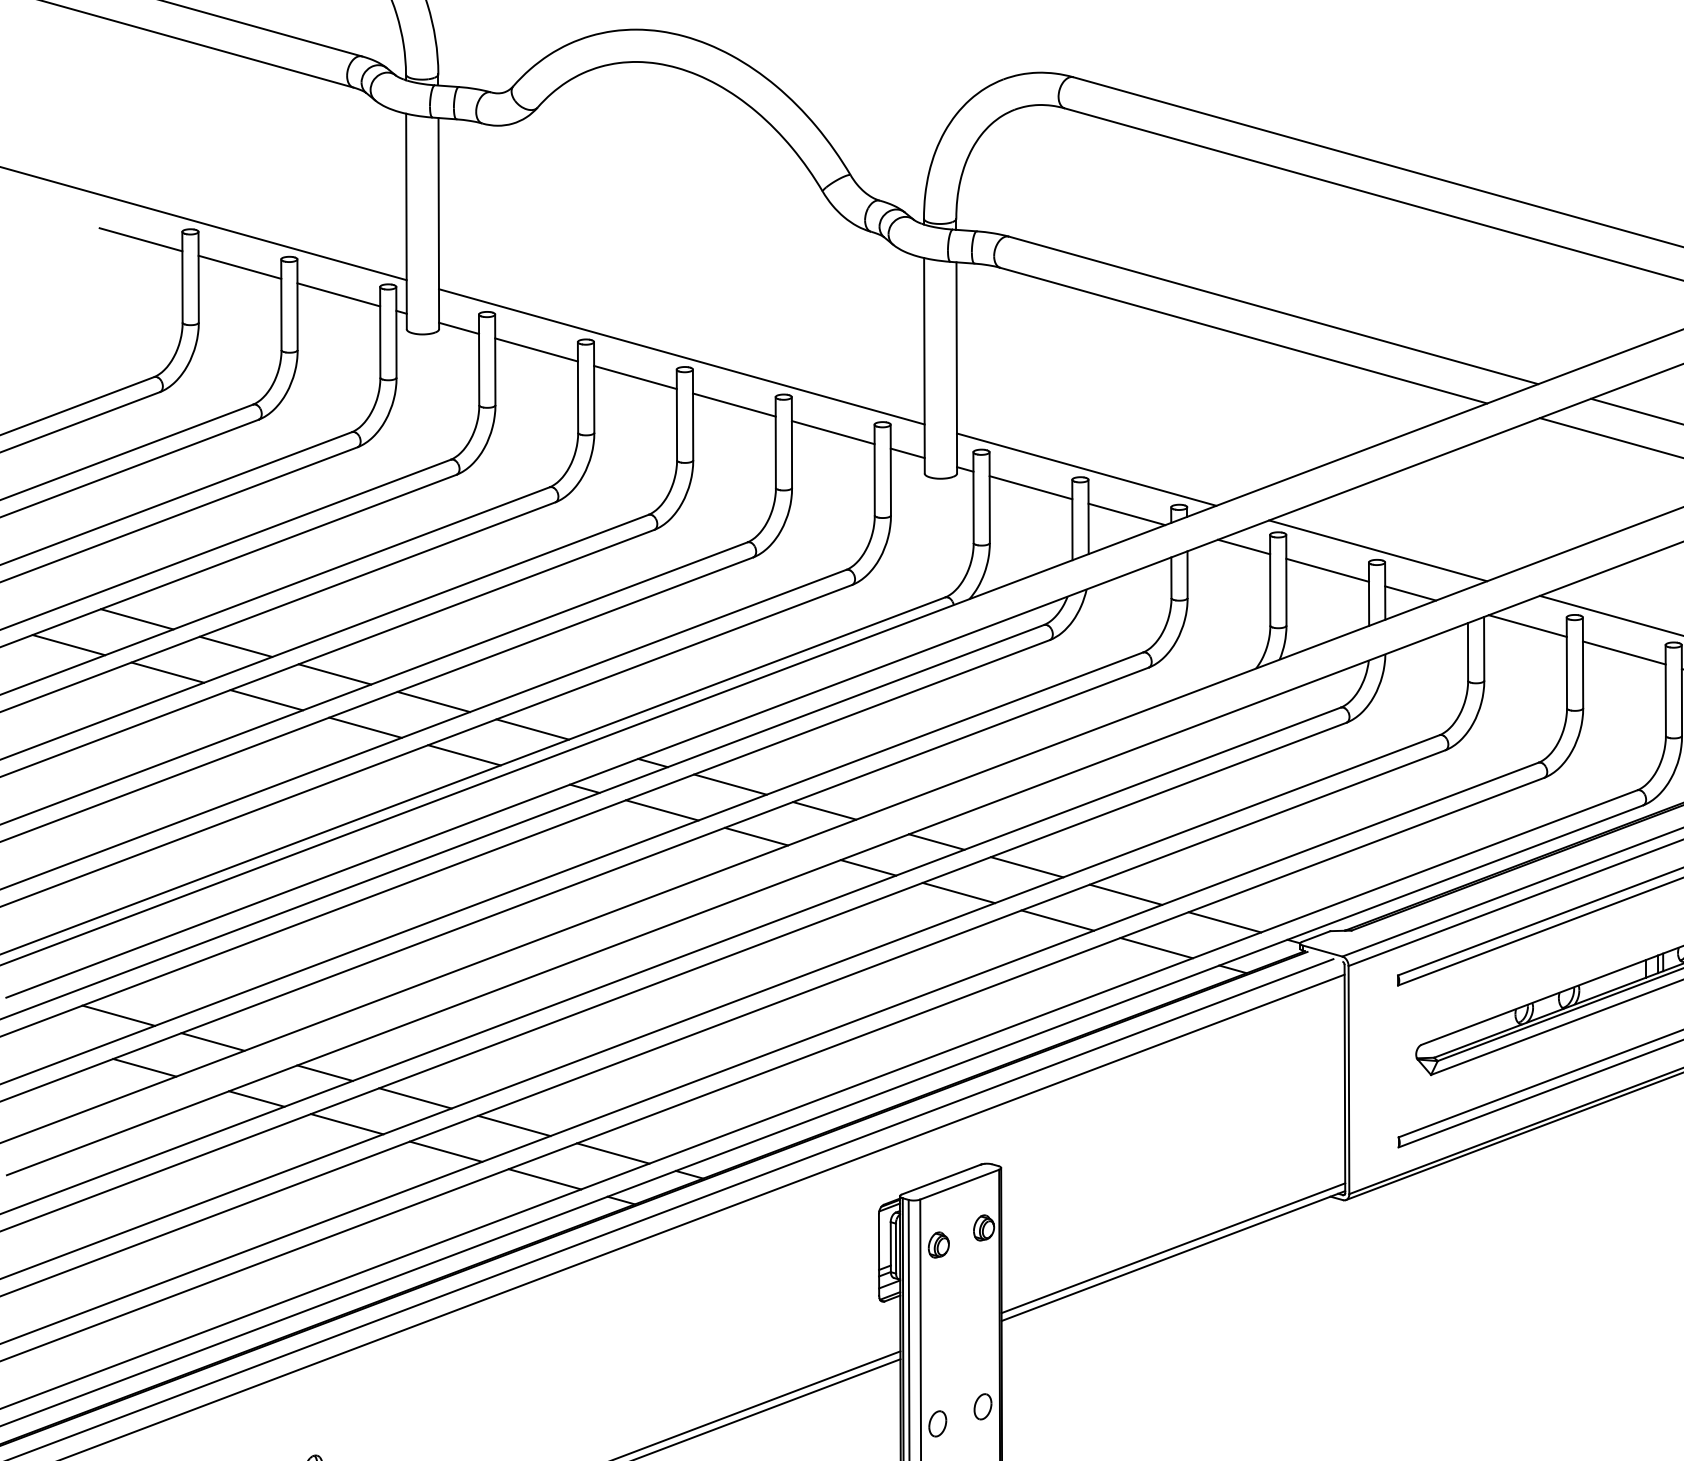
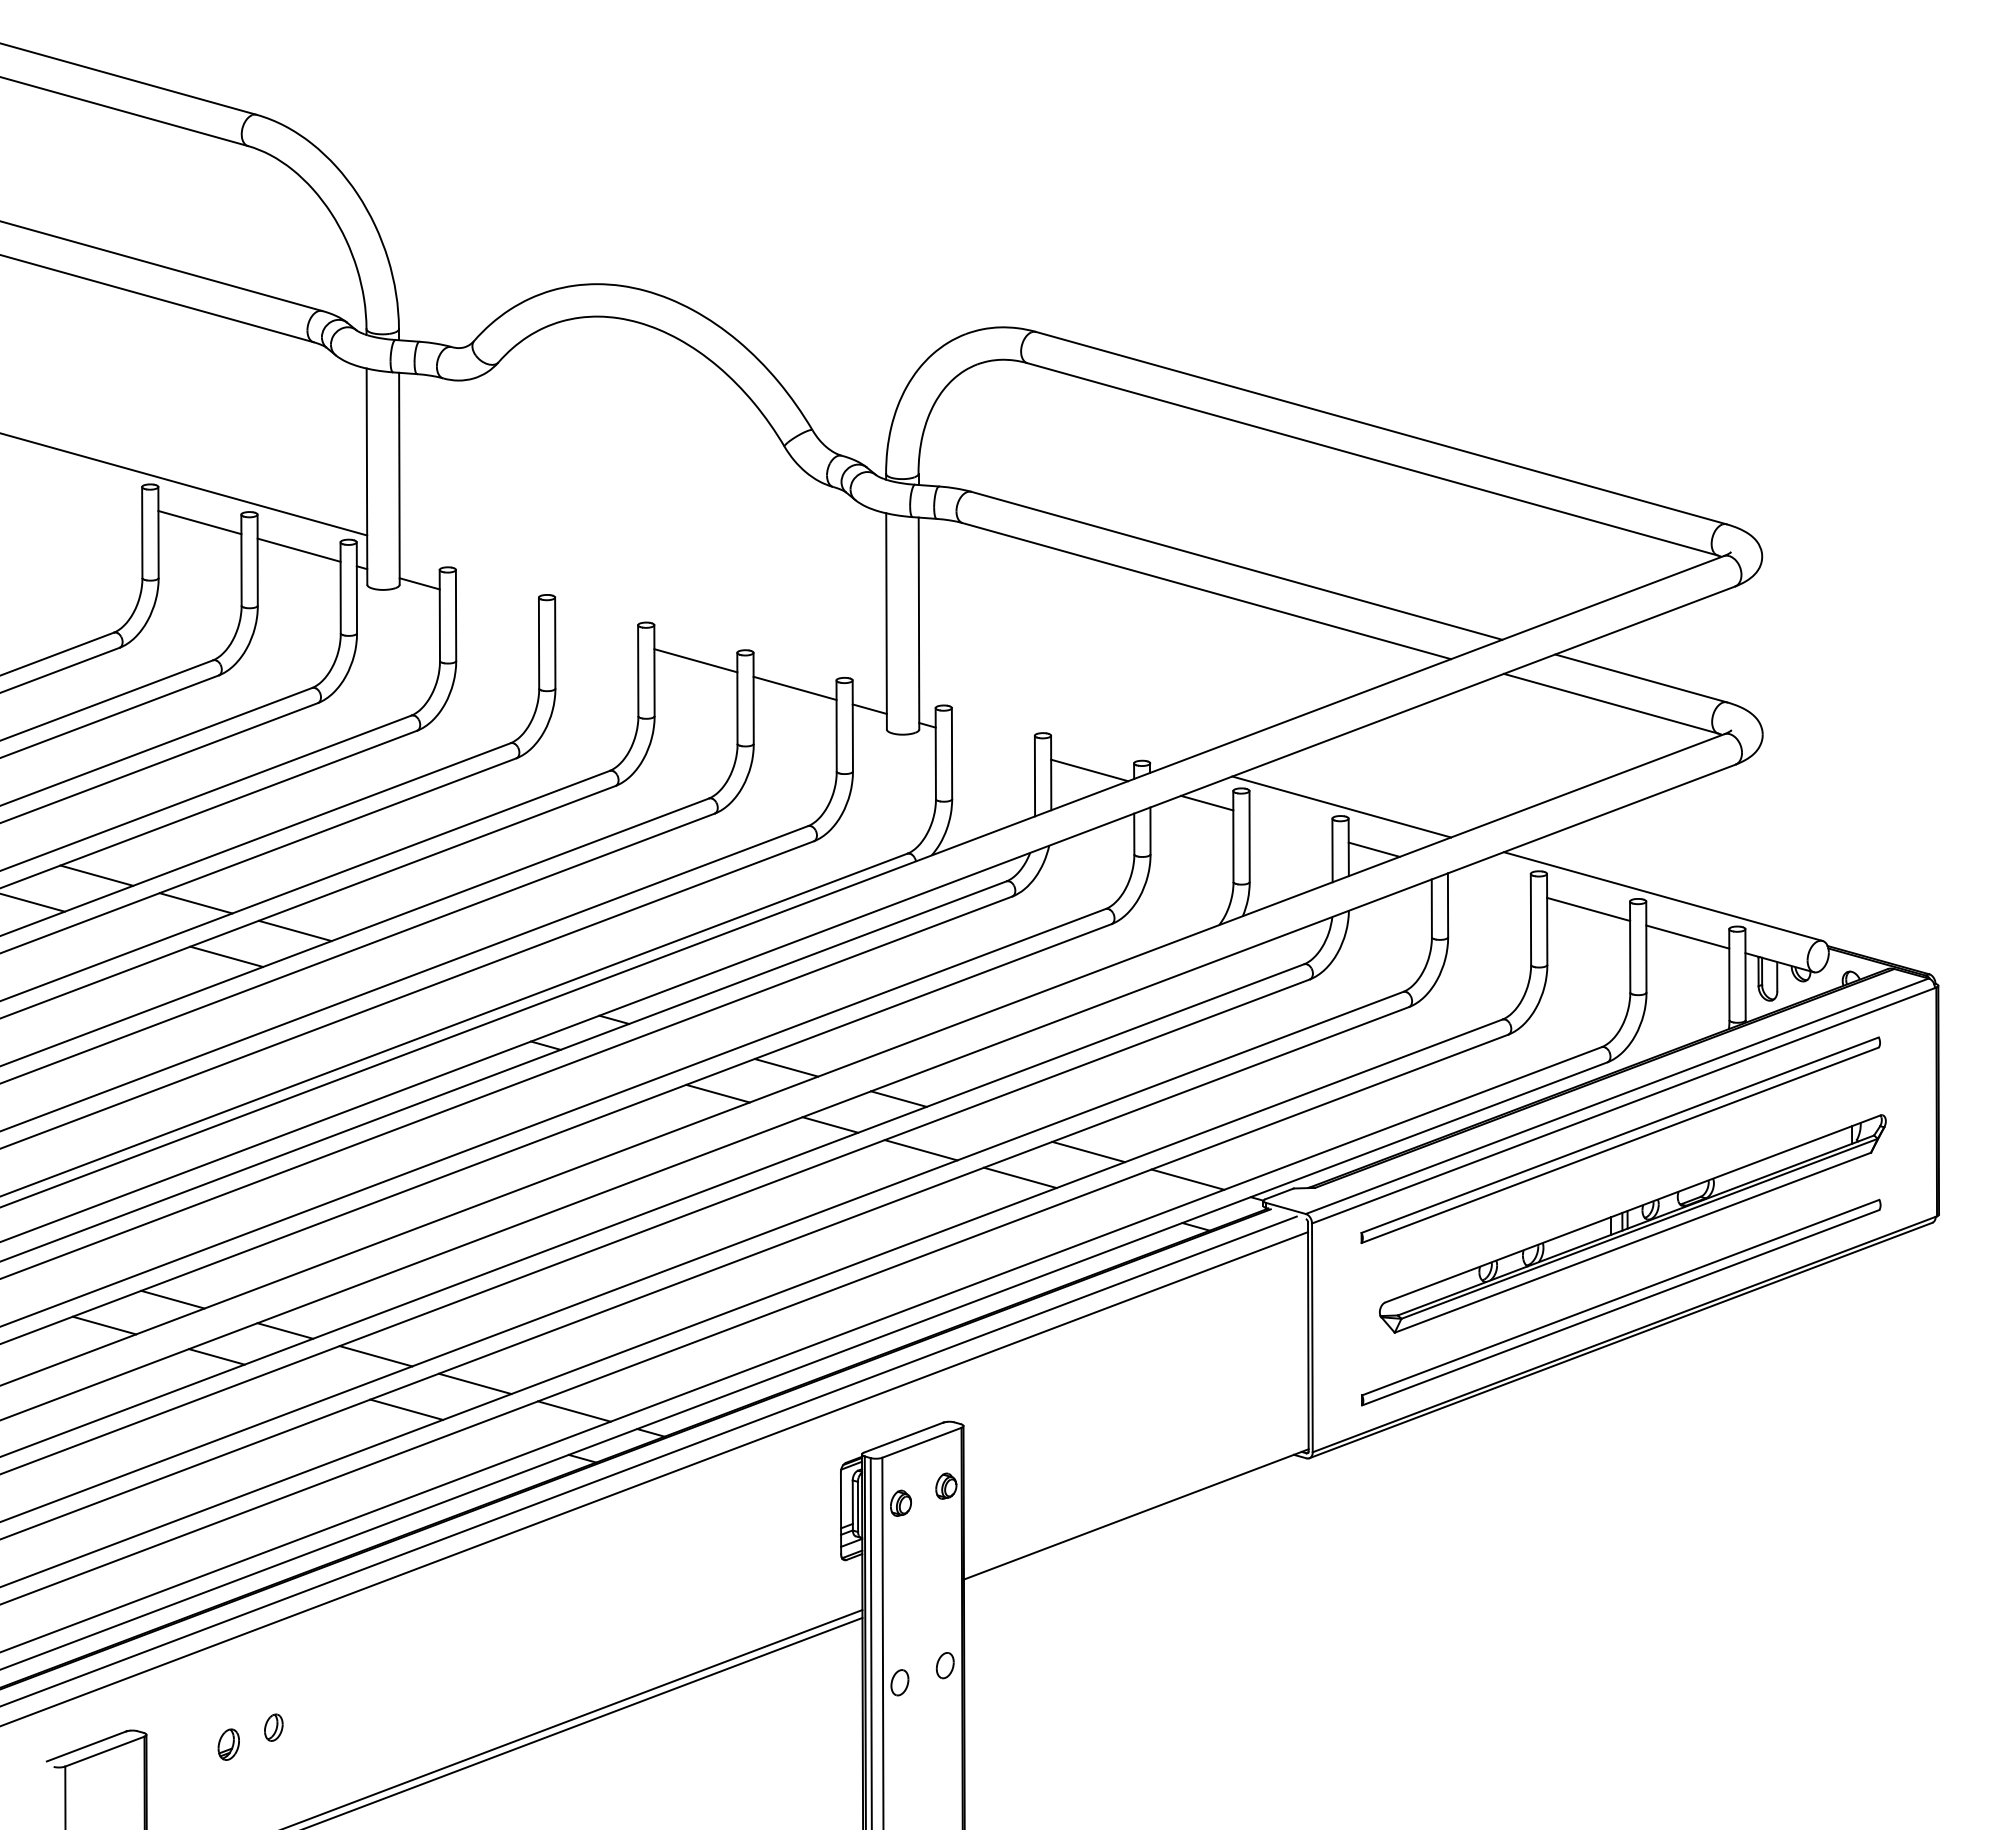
line: (140, 239) -> (100, 494), removed
line: (536, 349) -> (497, 605), removed
line: (681, 356) -> (642, 612), removed
line: (635, 376) -> (596, 632), removed
line: (1086, 469) -> (1049, 725), removed
line: (1030, 487) -> (992, 743), removed
line: (1327, 570) -> (1290, 826), removed
line: (1527, 626) -> (1491, 882), removed
line: (167, 672) -> (127, 929), removed
line: (433, 701) -> (394, 958), removed
line: (365, 727) -> (325, 984), removed
line: (532, 729) -> (493, 986), removed
line: (463, 754) -> (424, 1011), removed
line: (729, 784) -> (691, 1041), removed
line: (662, 810) -> (623, 1067), removed
line: (1027, 867) -> (989, 1124), removed
line: (1156, 948) -> (1119, 1205), removed
line: (117, 1015) -> (77, 1273), removed
line: (347, 1123) -> (307, 1381), removed
line: (544, 1179) -> (505, 1437), removed
line: (1172, 1248) -> (1135, 1506), removed

